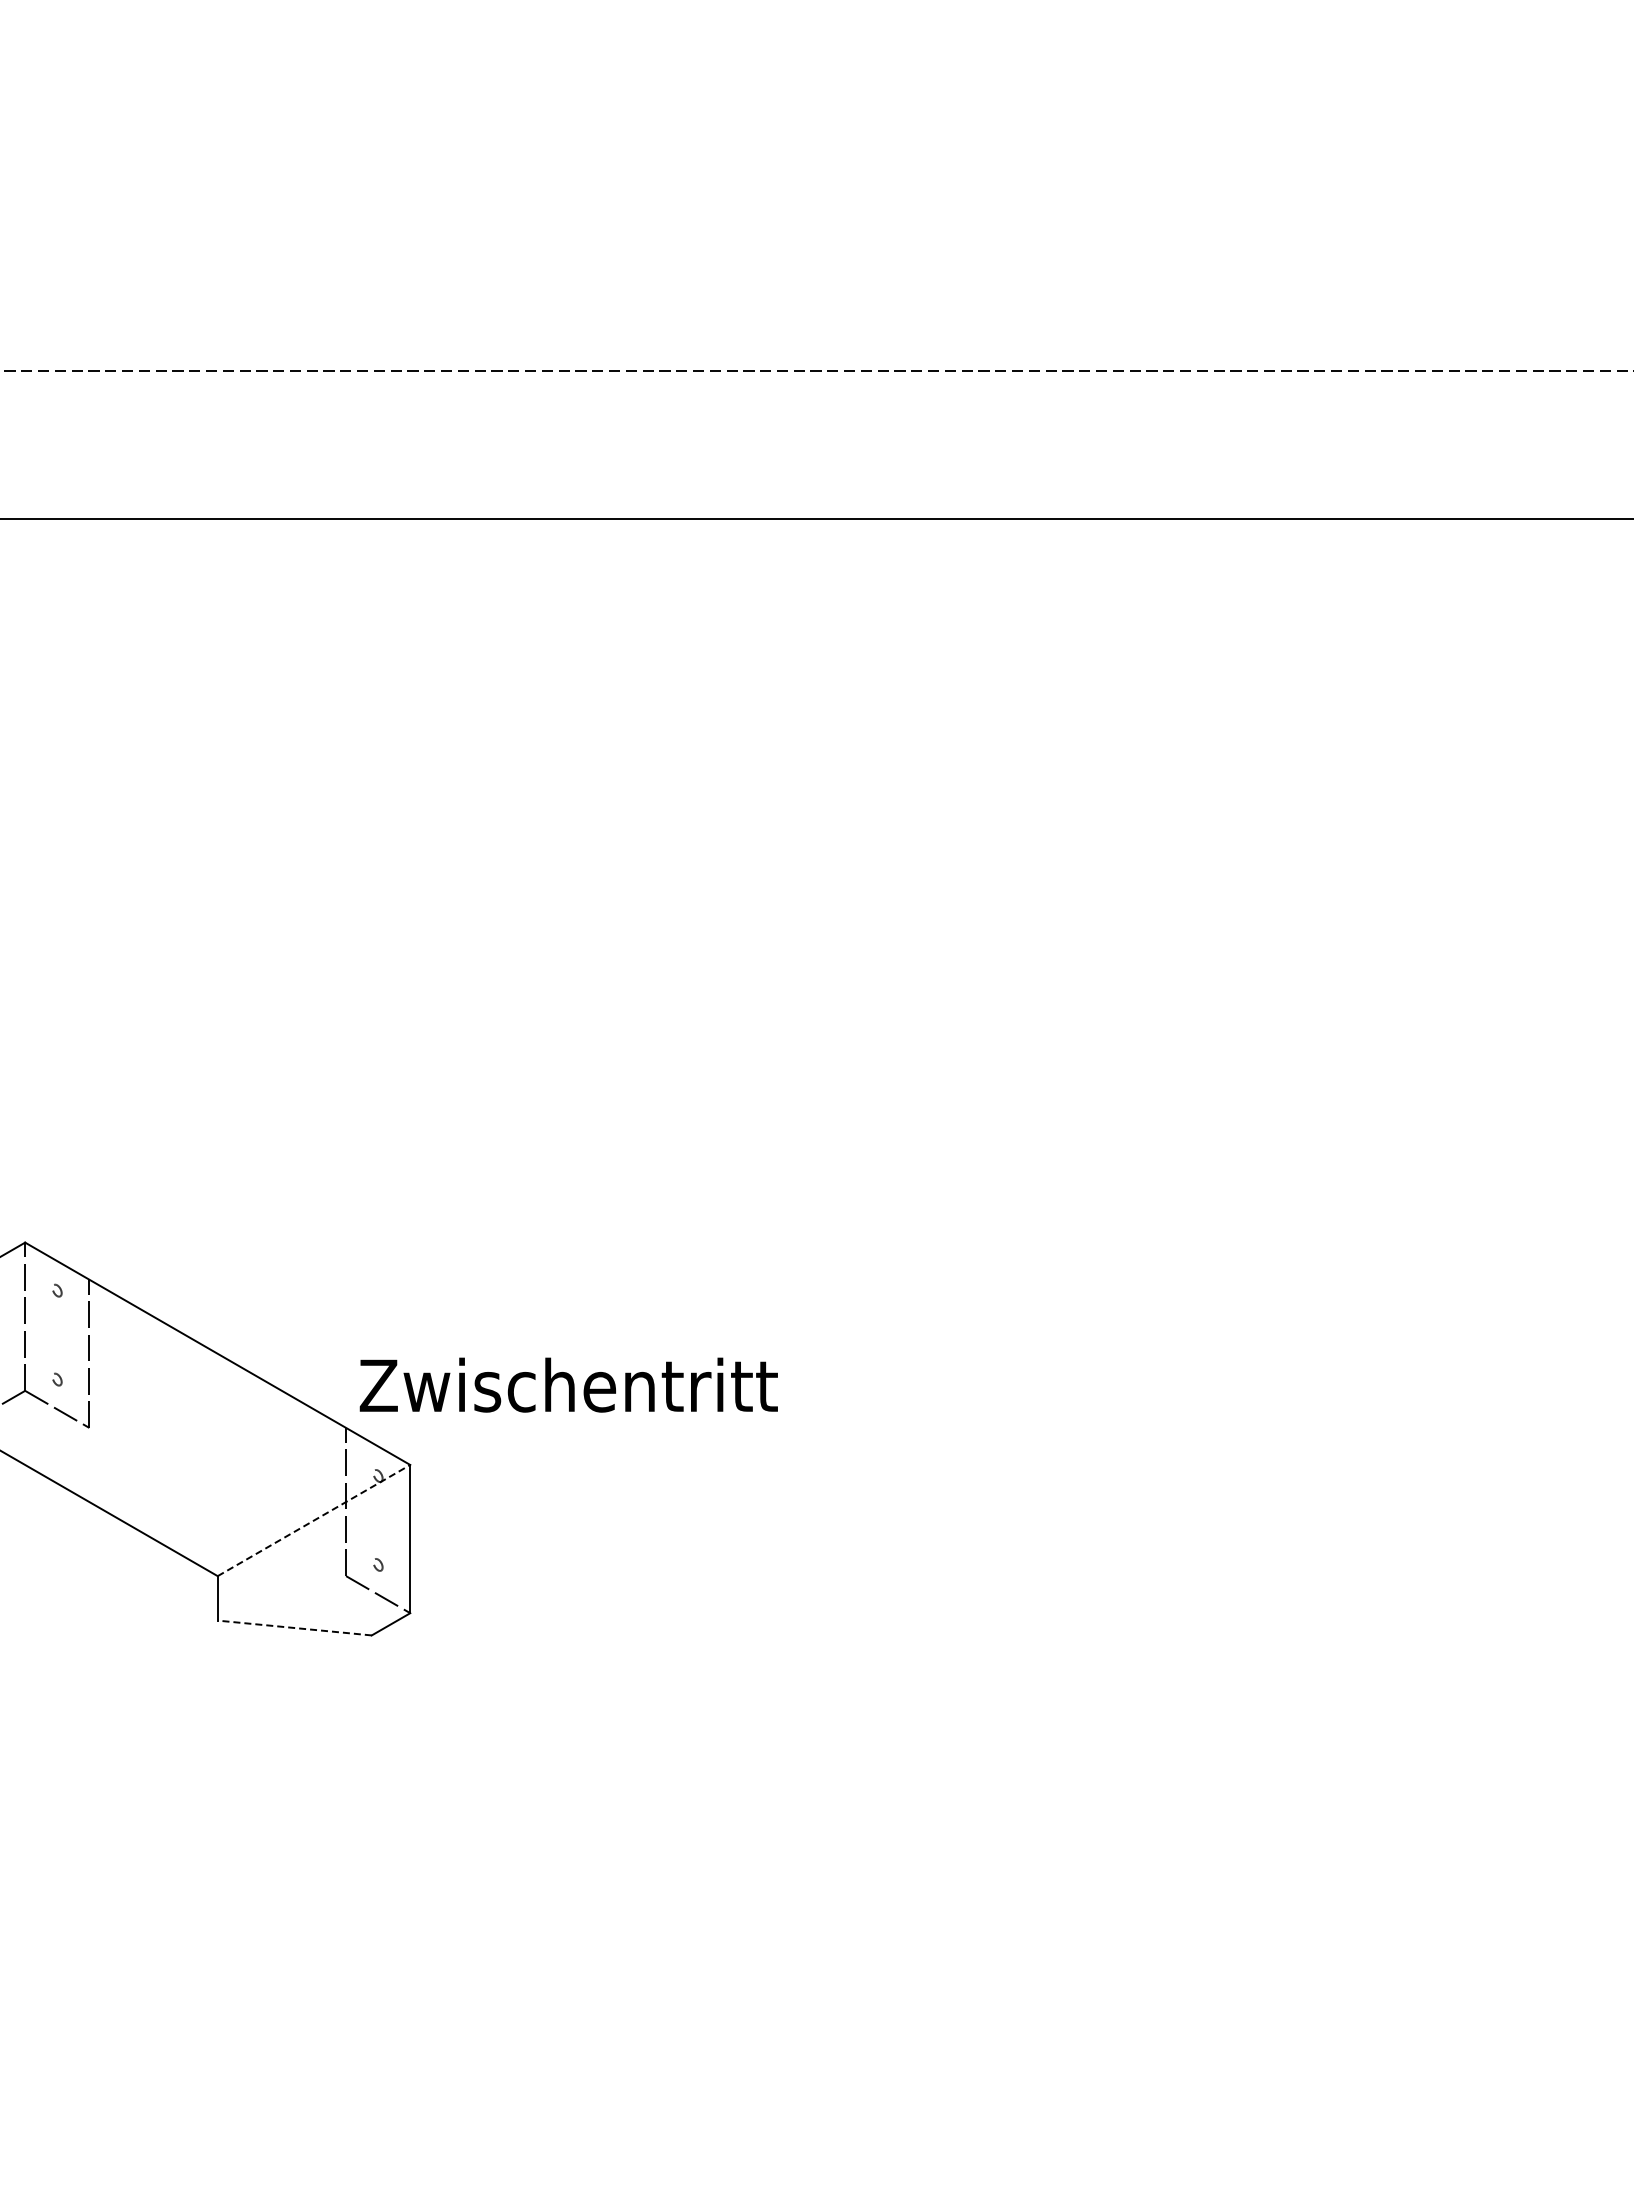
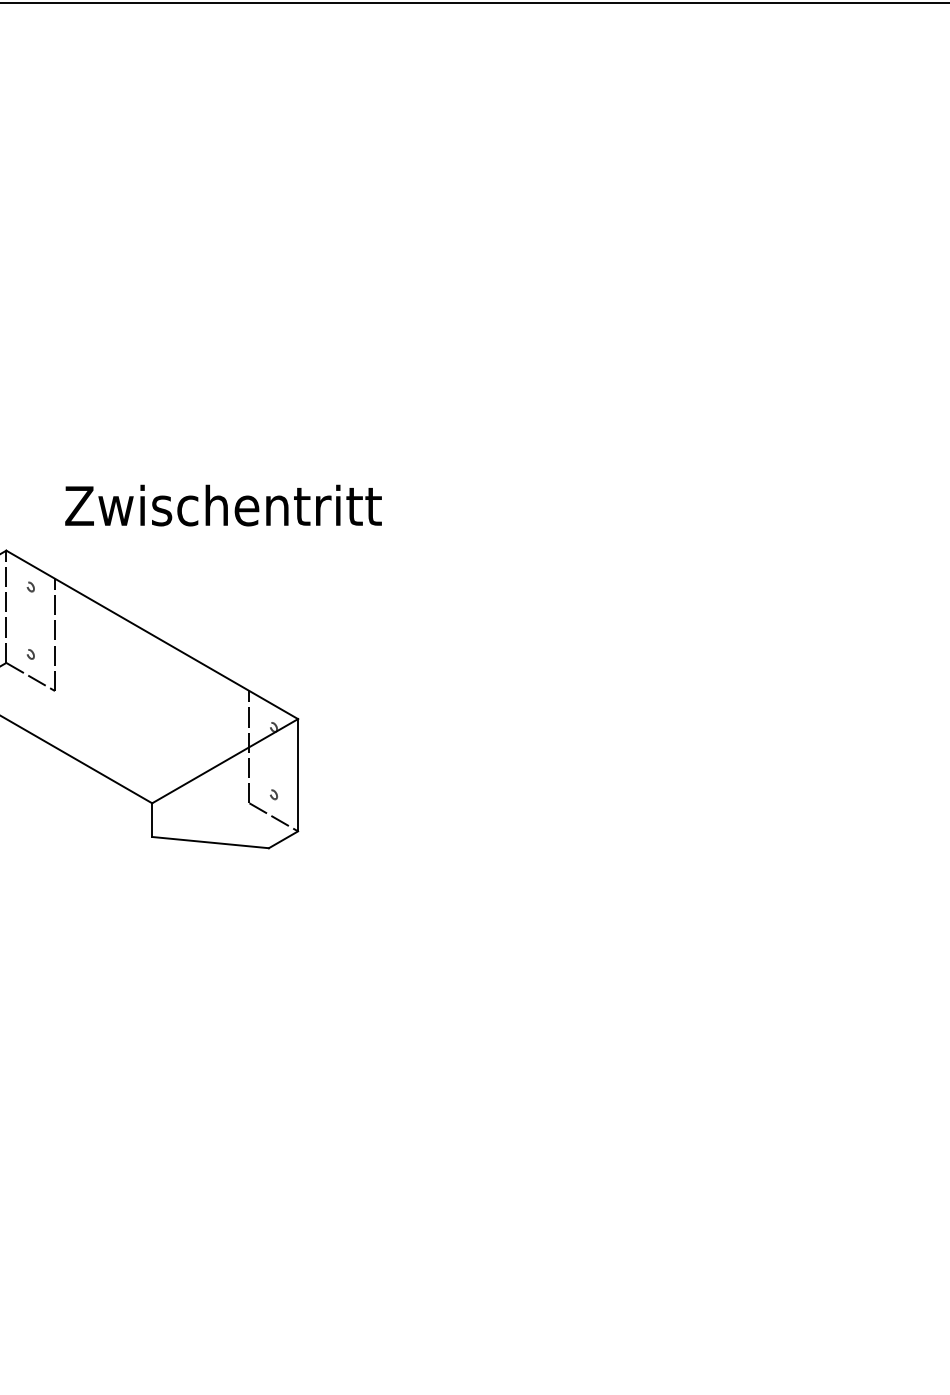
text: (568, 1384) -> (223, 505), moved
line: (314, 1520) -> (225, 761), dashed -> solid
line: (294, 1627) -> (210, 842), dashed -> solid

